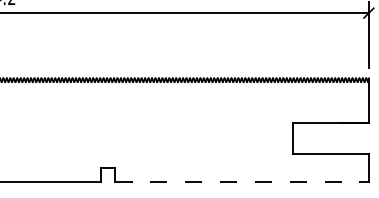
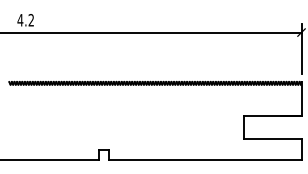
line: (241, 182) -> (205, 160), dashed -> solid

